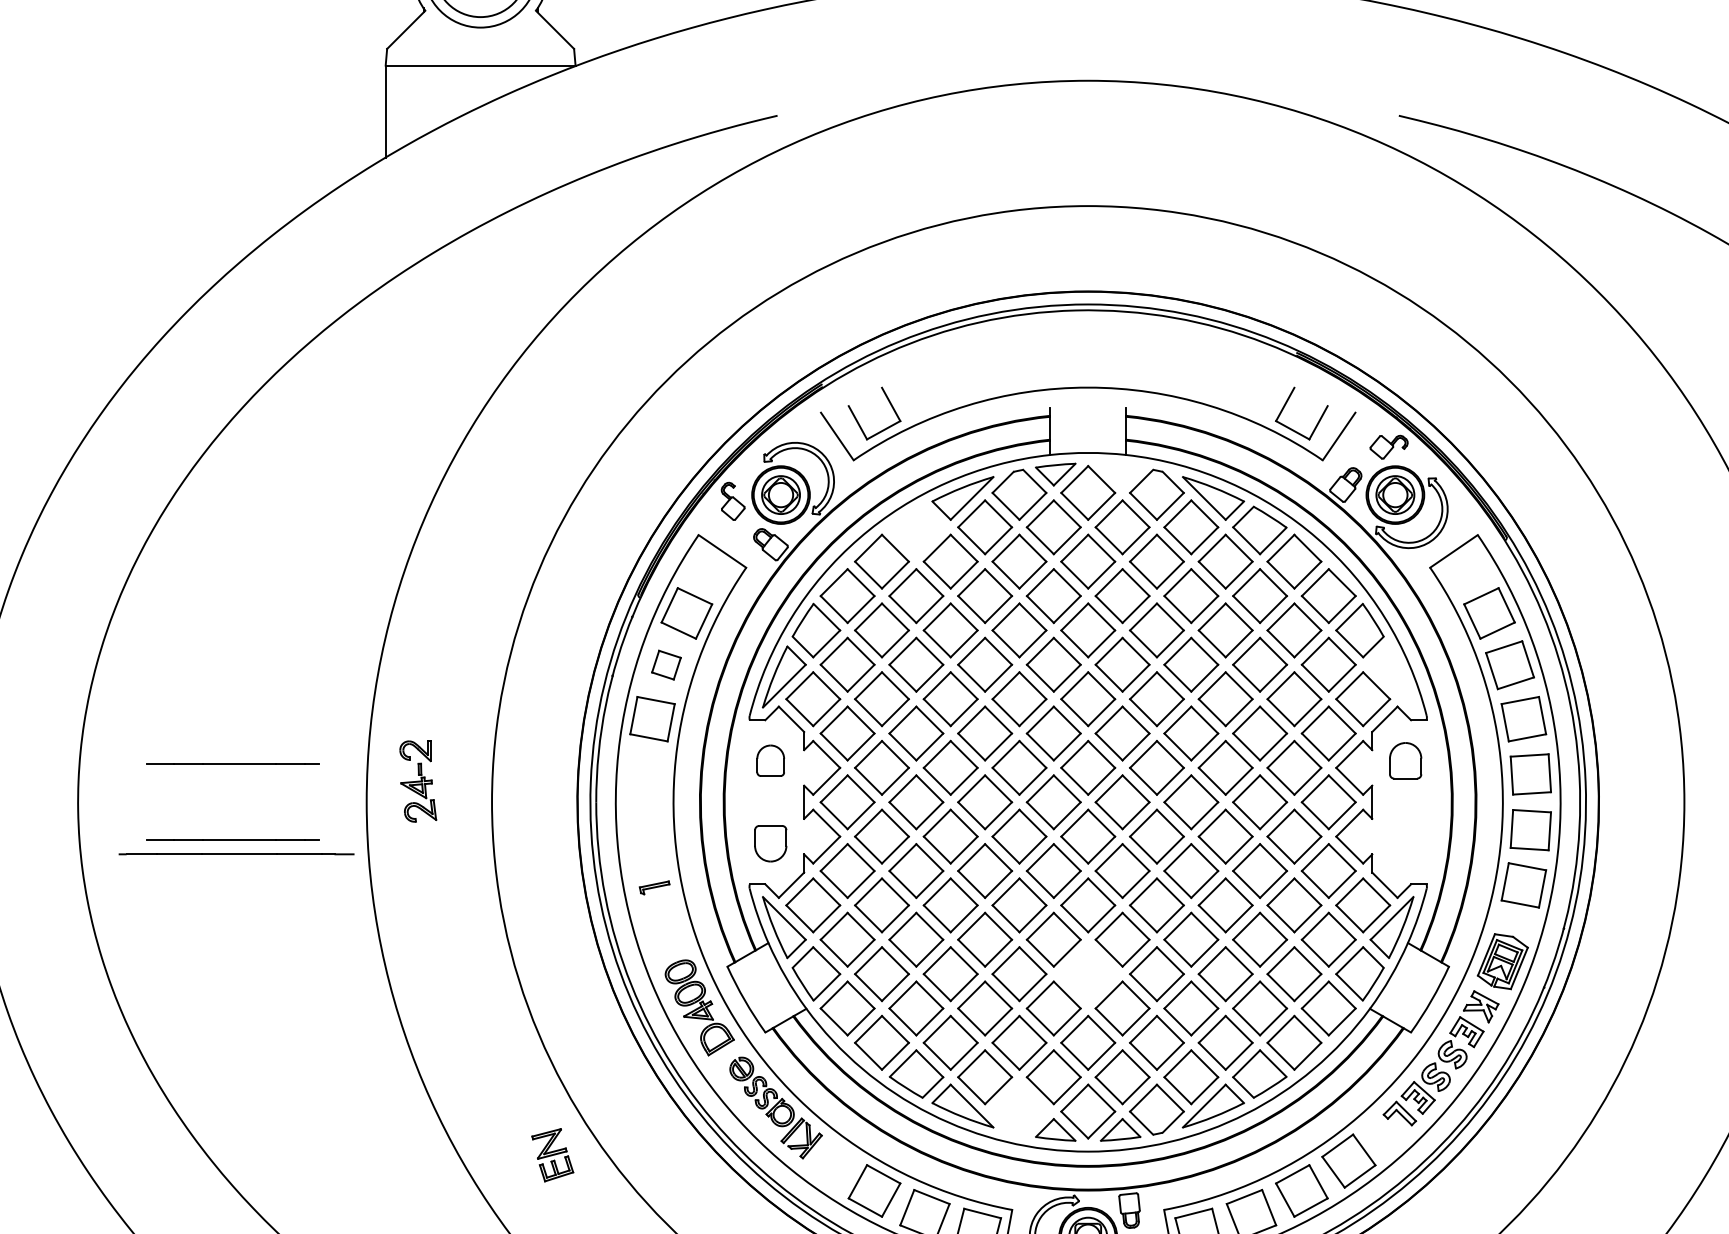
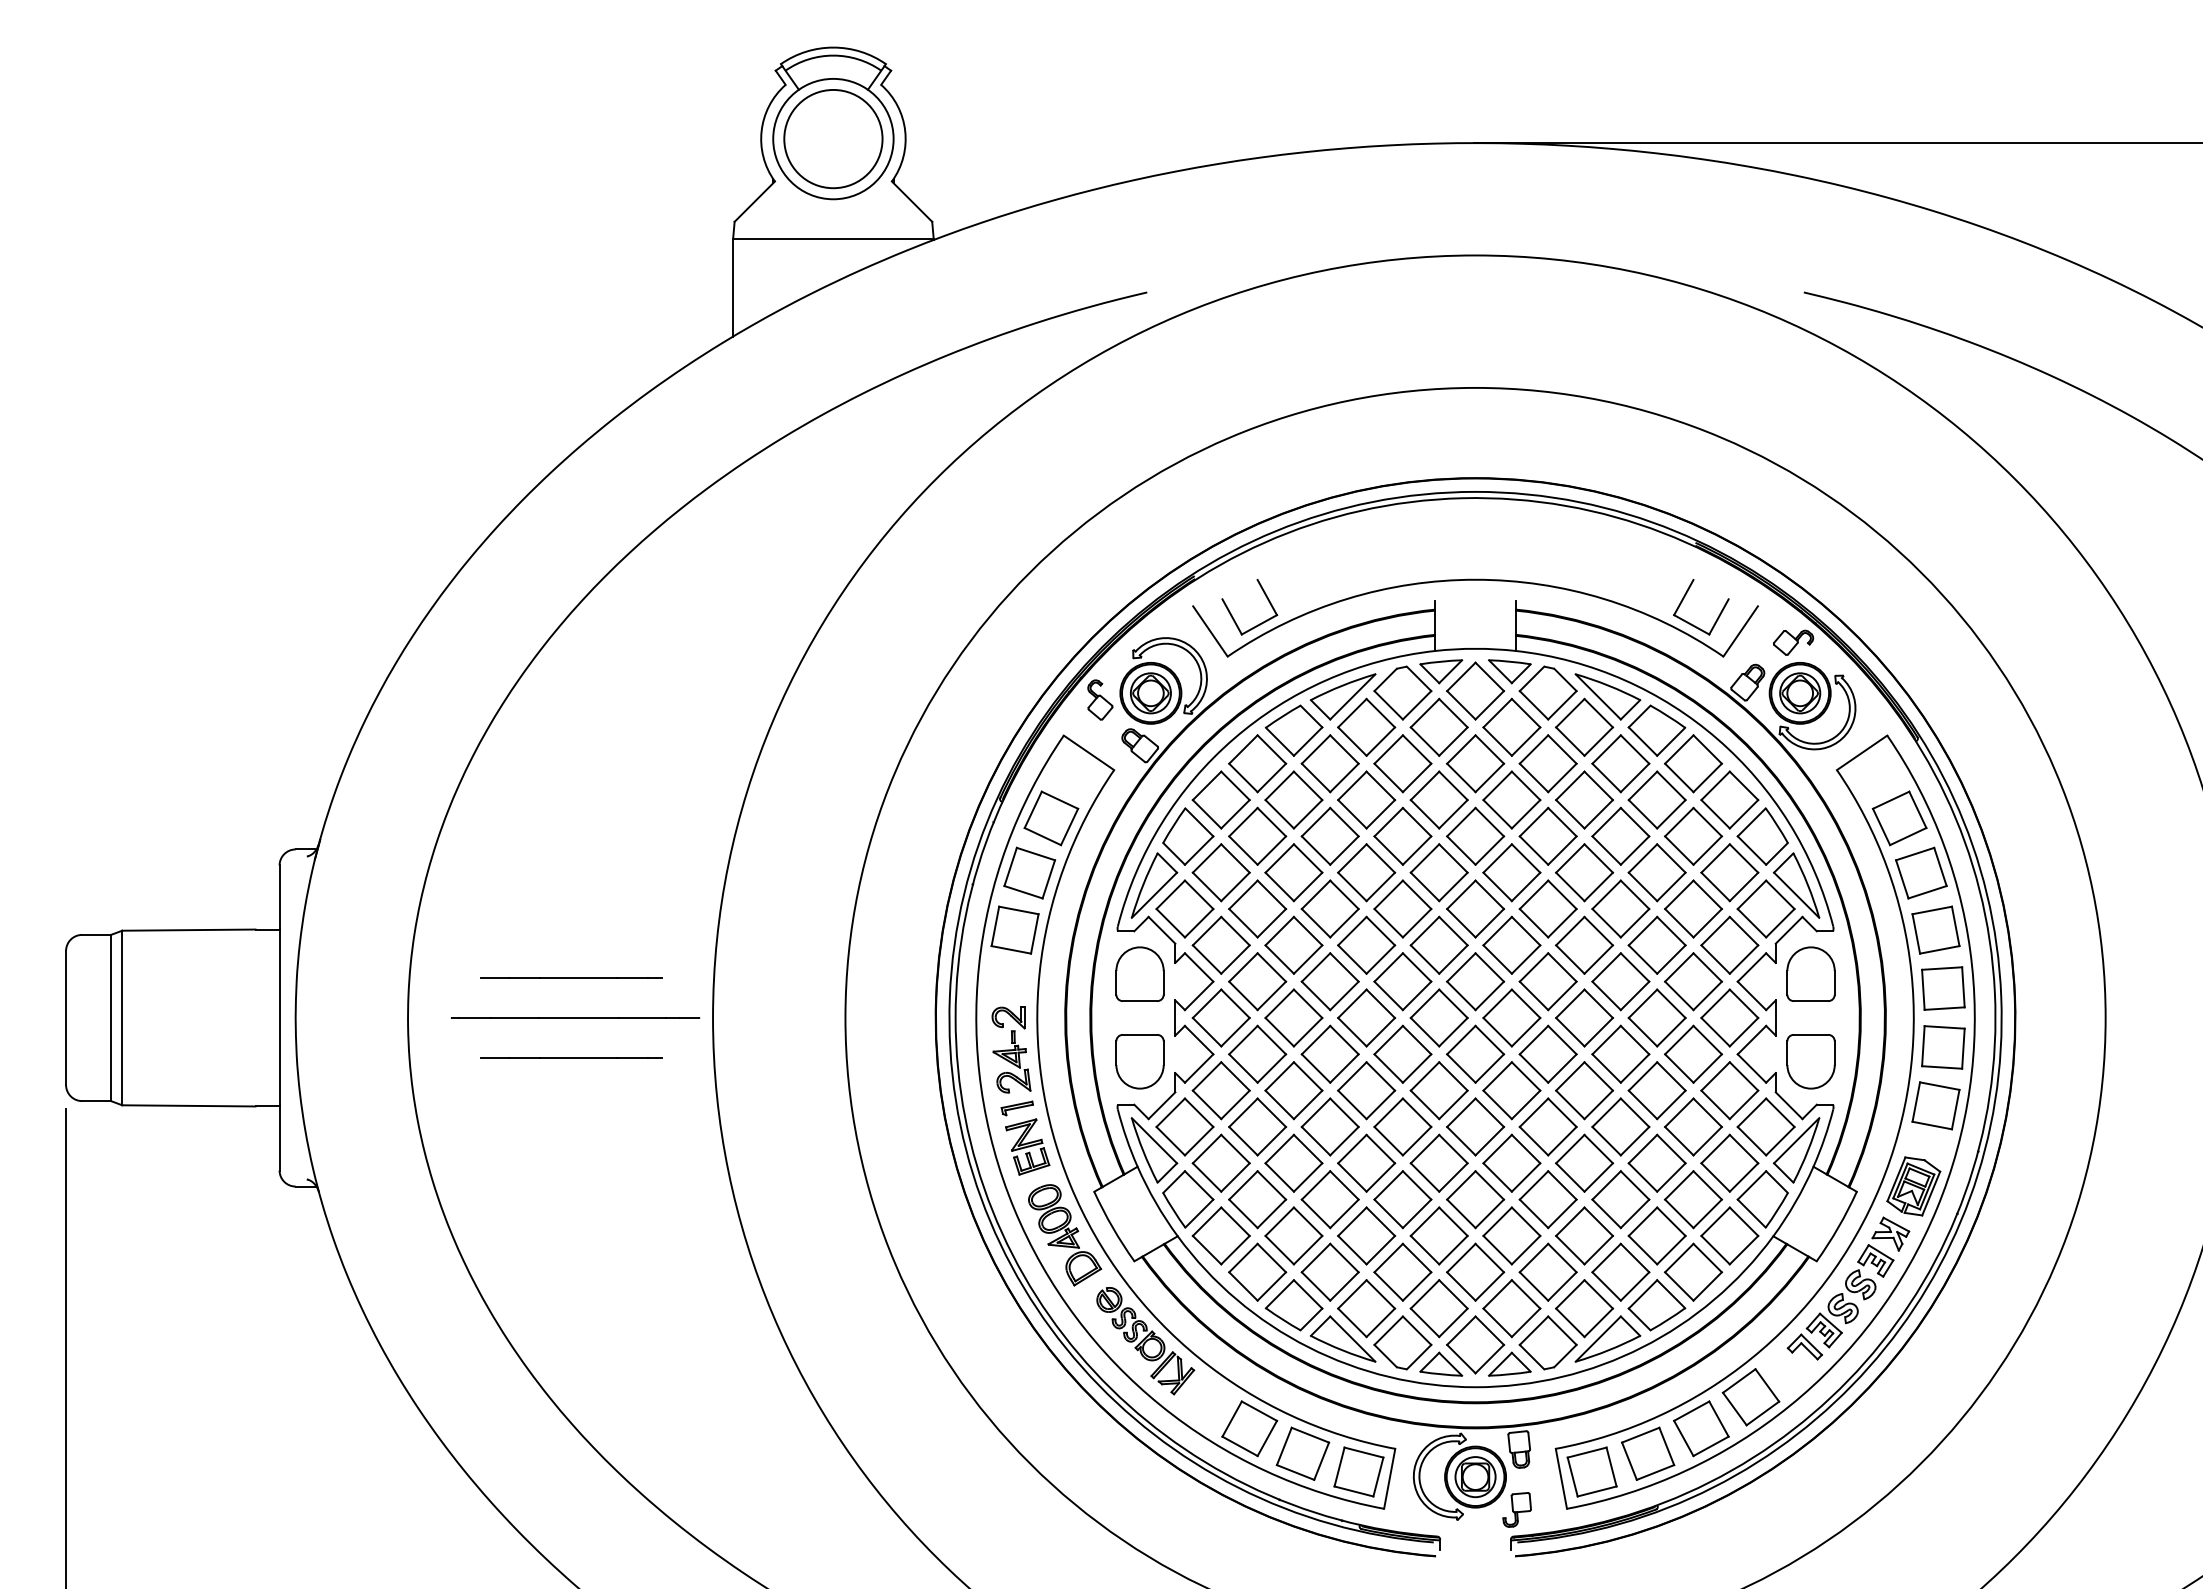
part: (1120, 474) -> (1509, 671), added
part: (915, 530) -> (1293, 730), added
part: (666, 664) -> (1029, 872), size x1.67
part: (1391, 676) -> (1796, 885), added
part: (770, 760) -> (1139, 973), size x1.67
part: (1405, 760) -> (1810, 973), size x1.43
part: (418, 780) -> (1011, 1049), moved
part: (770, 843) -> (1139, 1061), size x1.43
part: (1405, 843) -> (1810, 1061), added
line: (236, 853) -> (575, 1017), moved
part: (1088, 974) -> (1475, 1199), added
part: (1019, 1109) -> (1402, 1342), added
part: (552, 1154) -> (1027, 1146), moved

